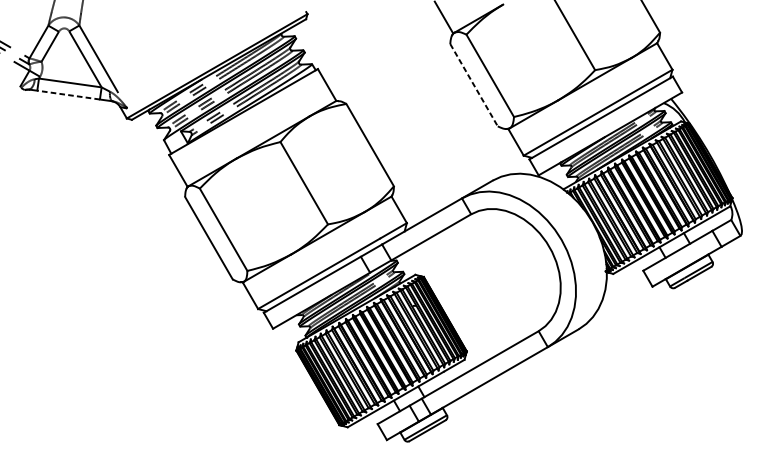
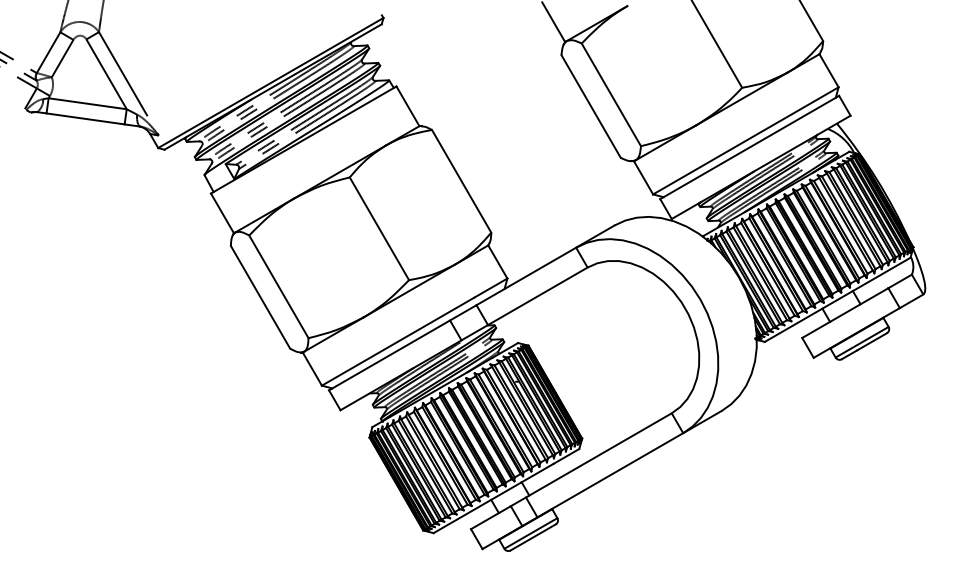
line: (474, 85) -> (591, 106), dashed -> solid
line: (68, 94) -> (85, 118), dashed -> solid

